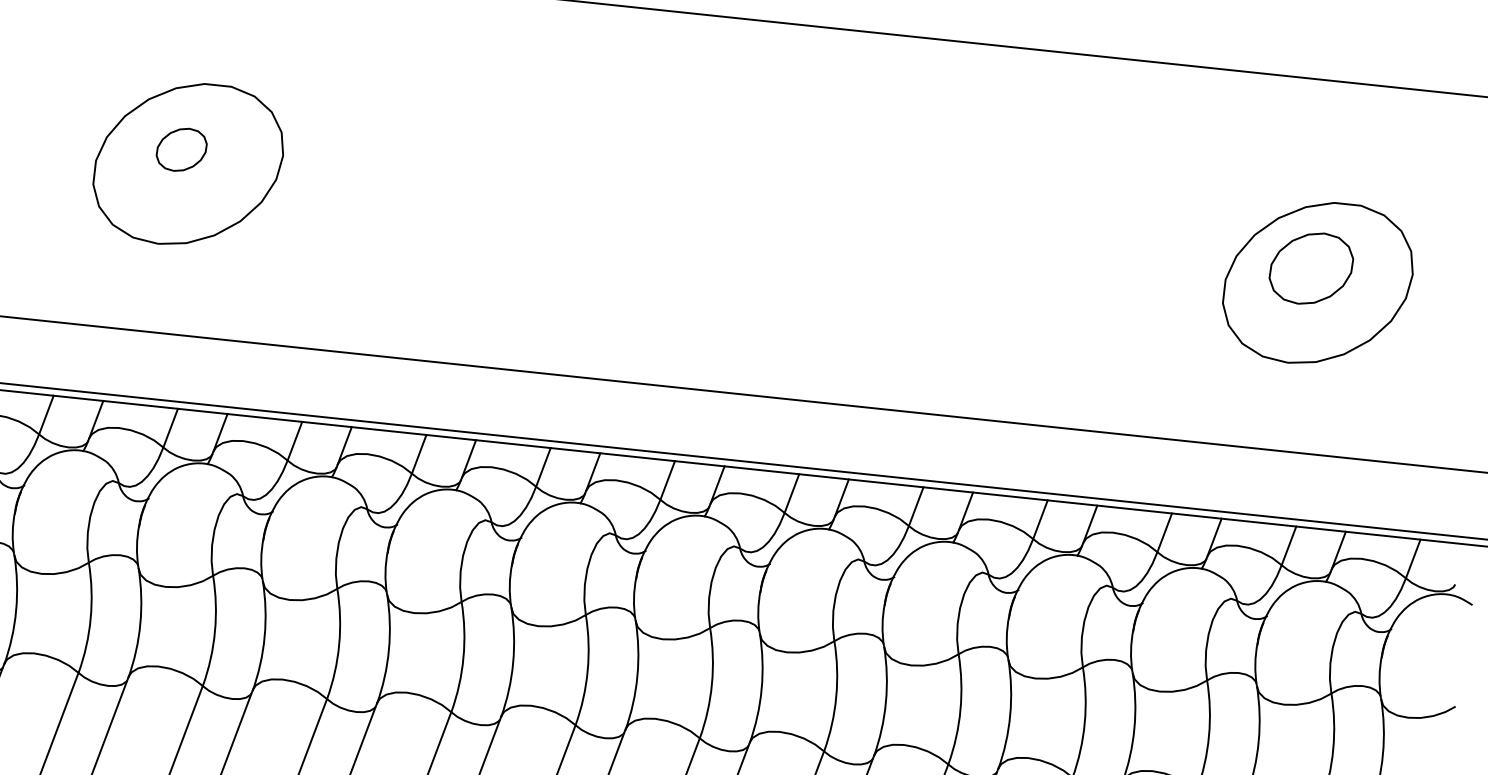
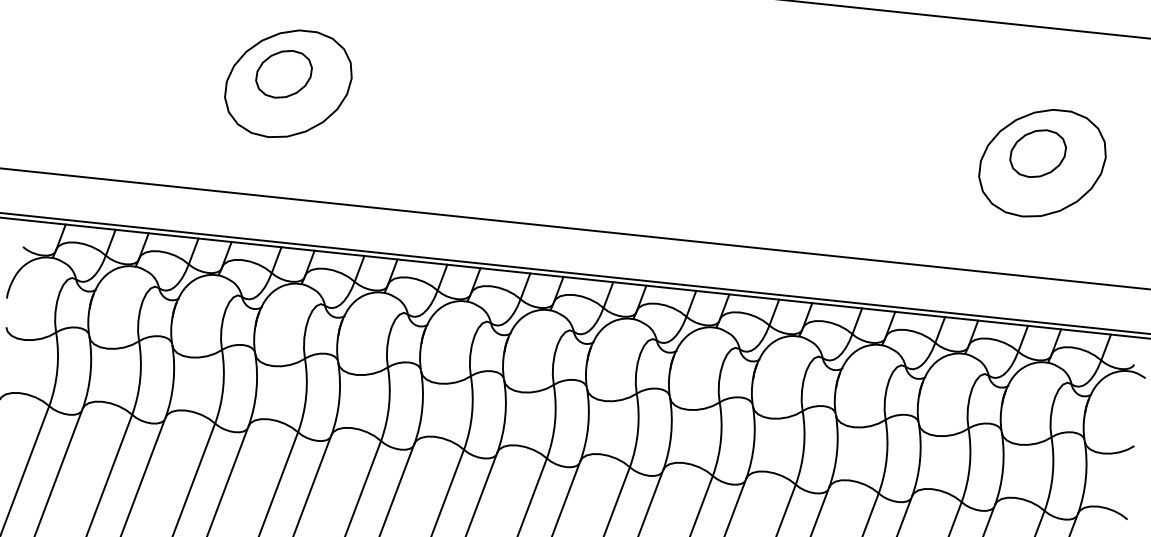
part: (180, 150) -> (283, 74), size x1.67

